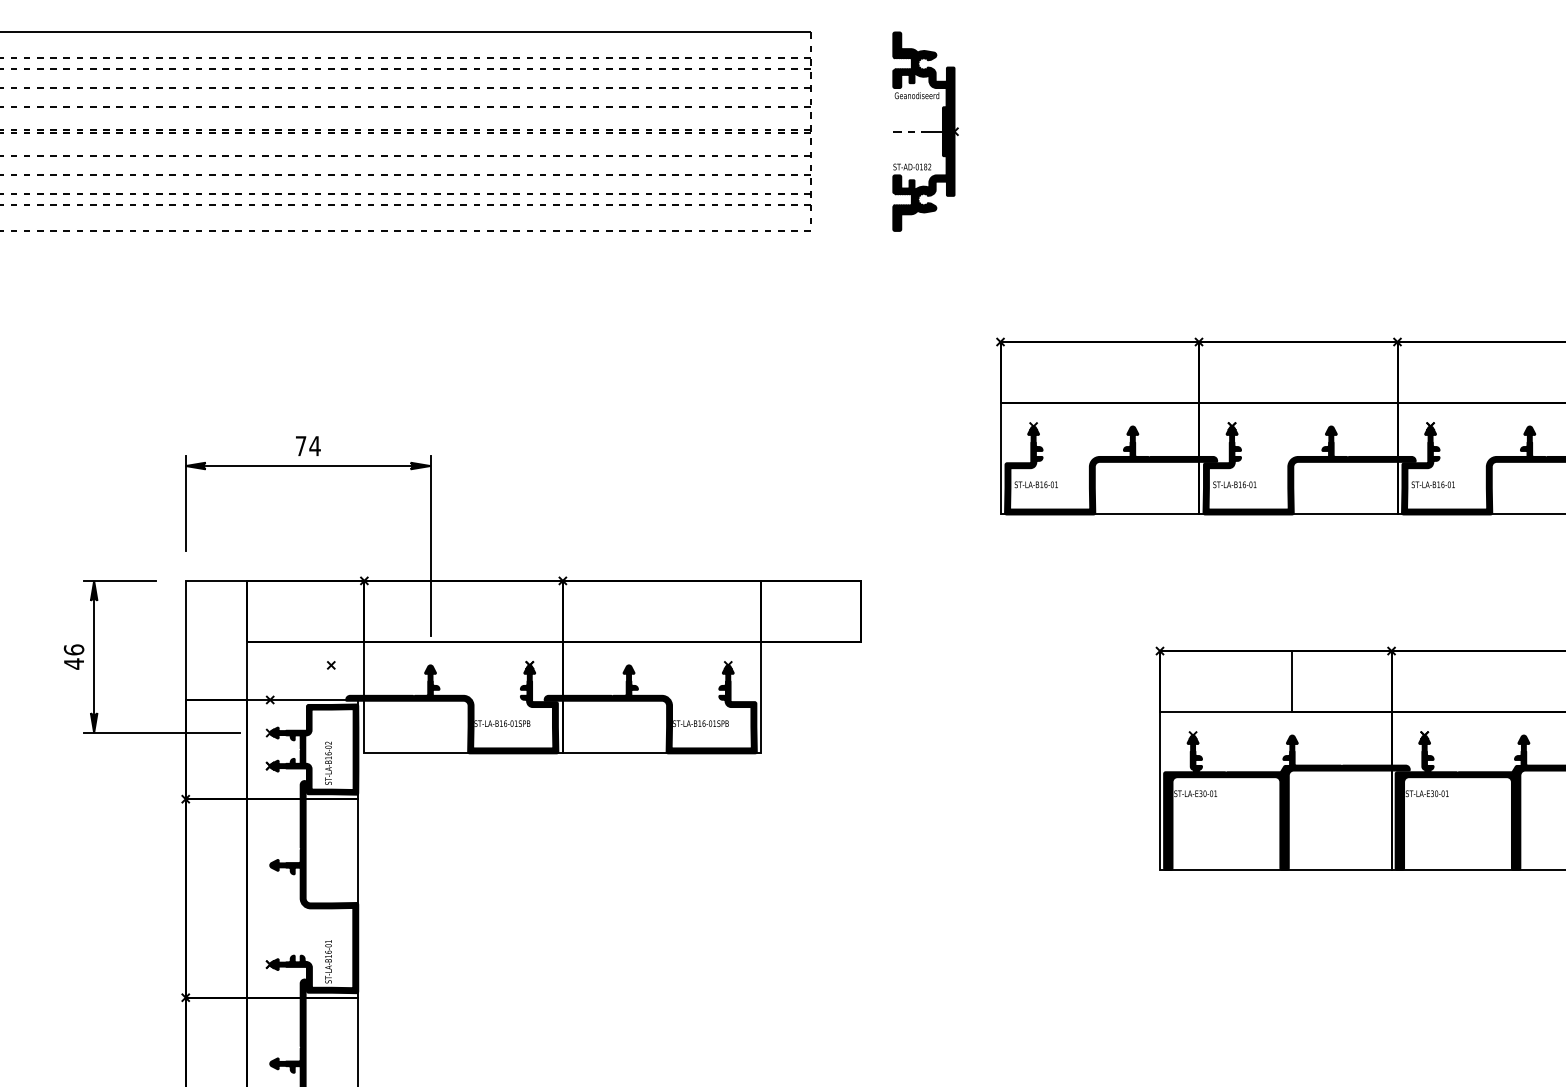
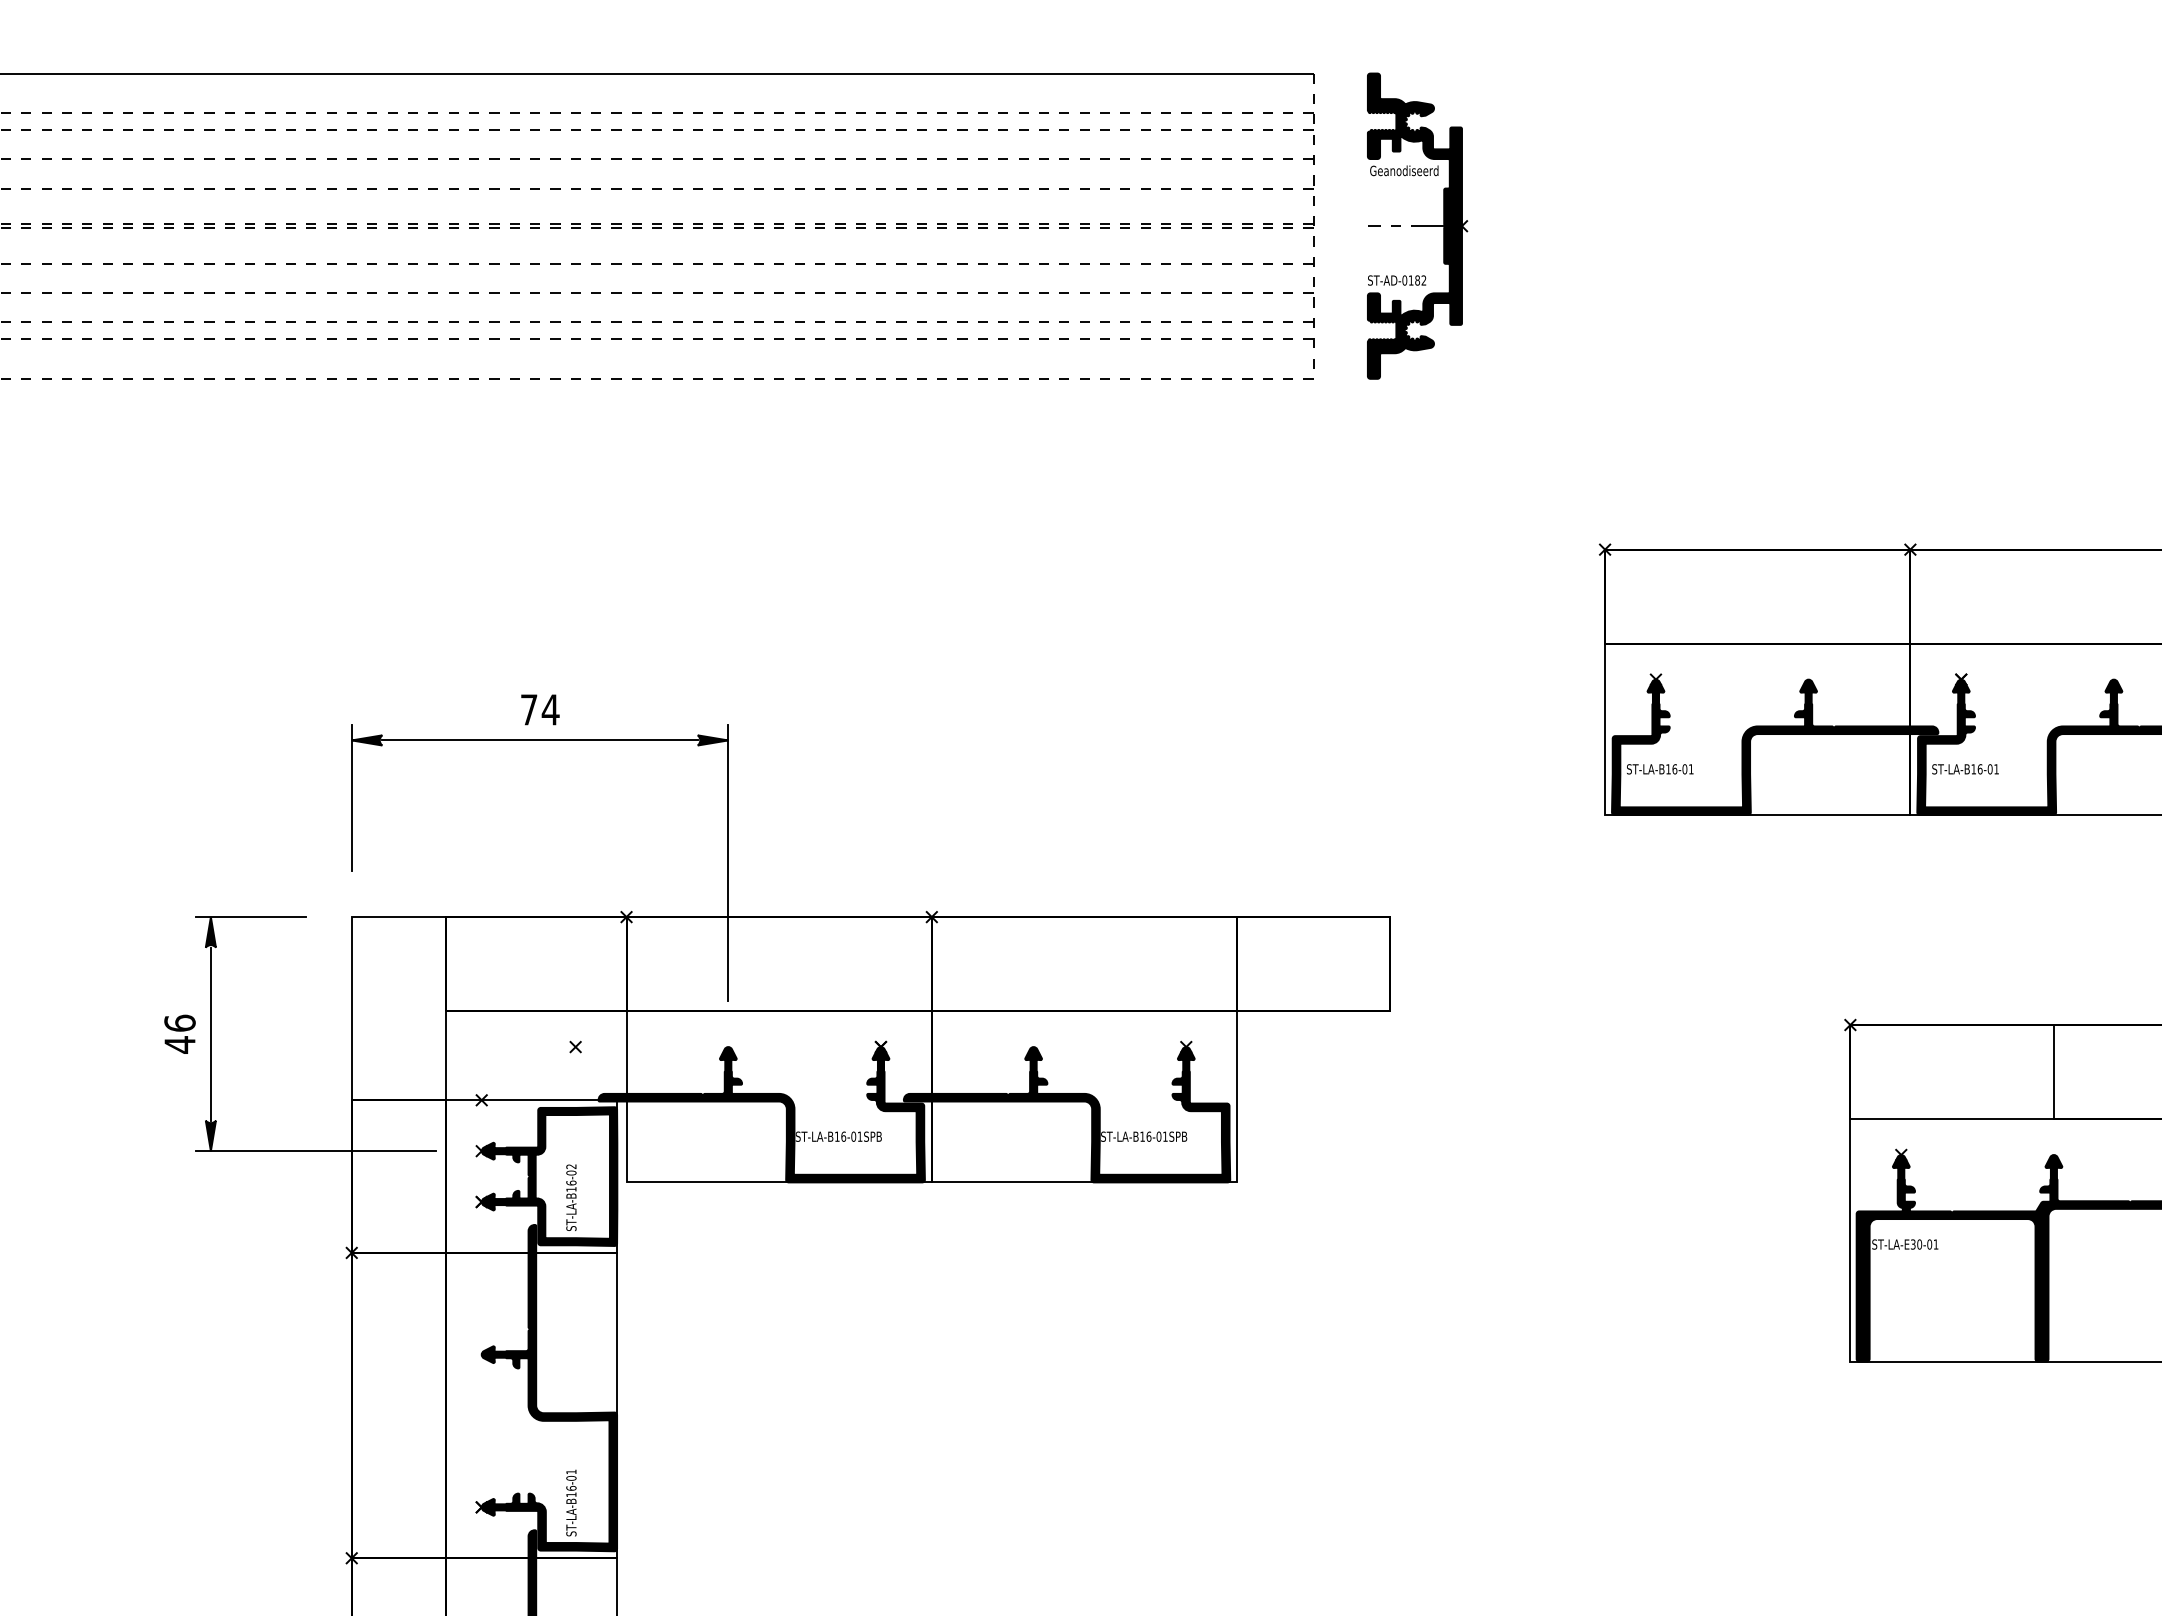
part: (925, 131) -> (1417, 225), moved

